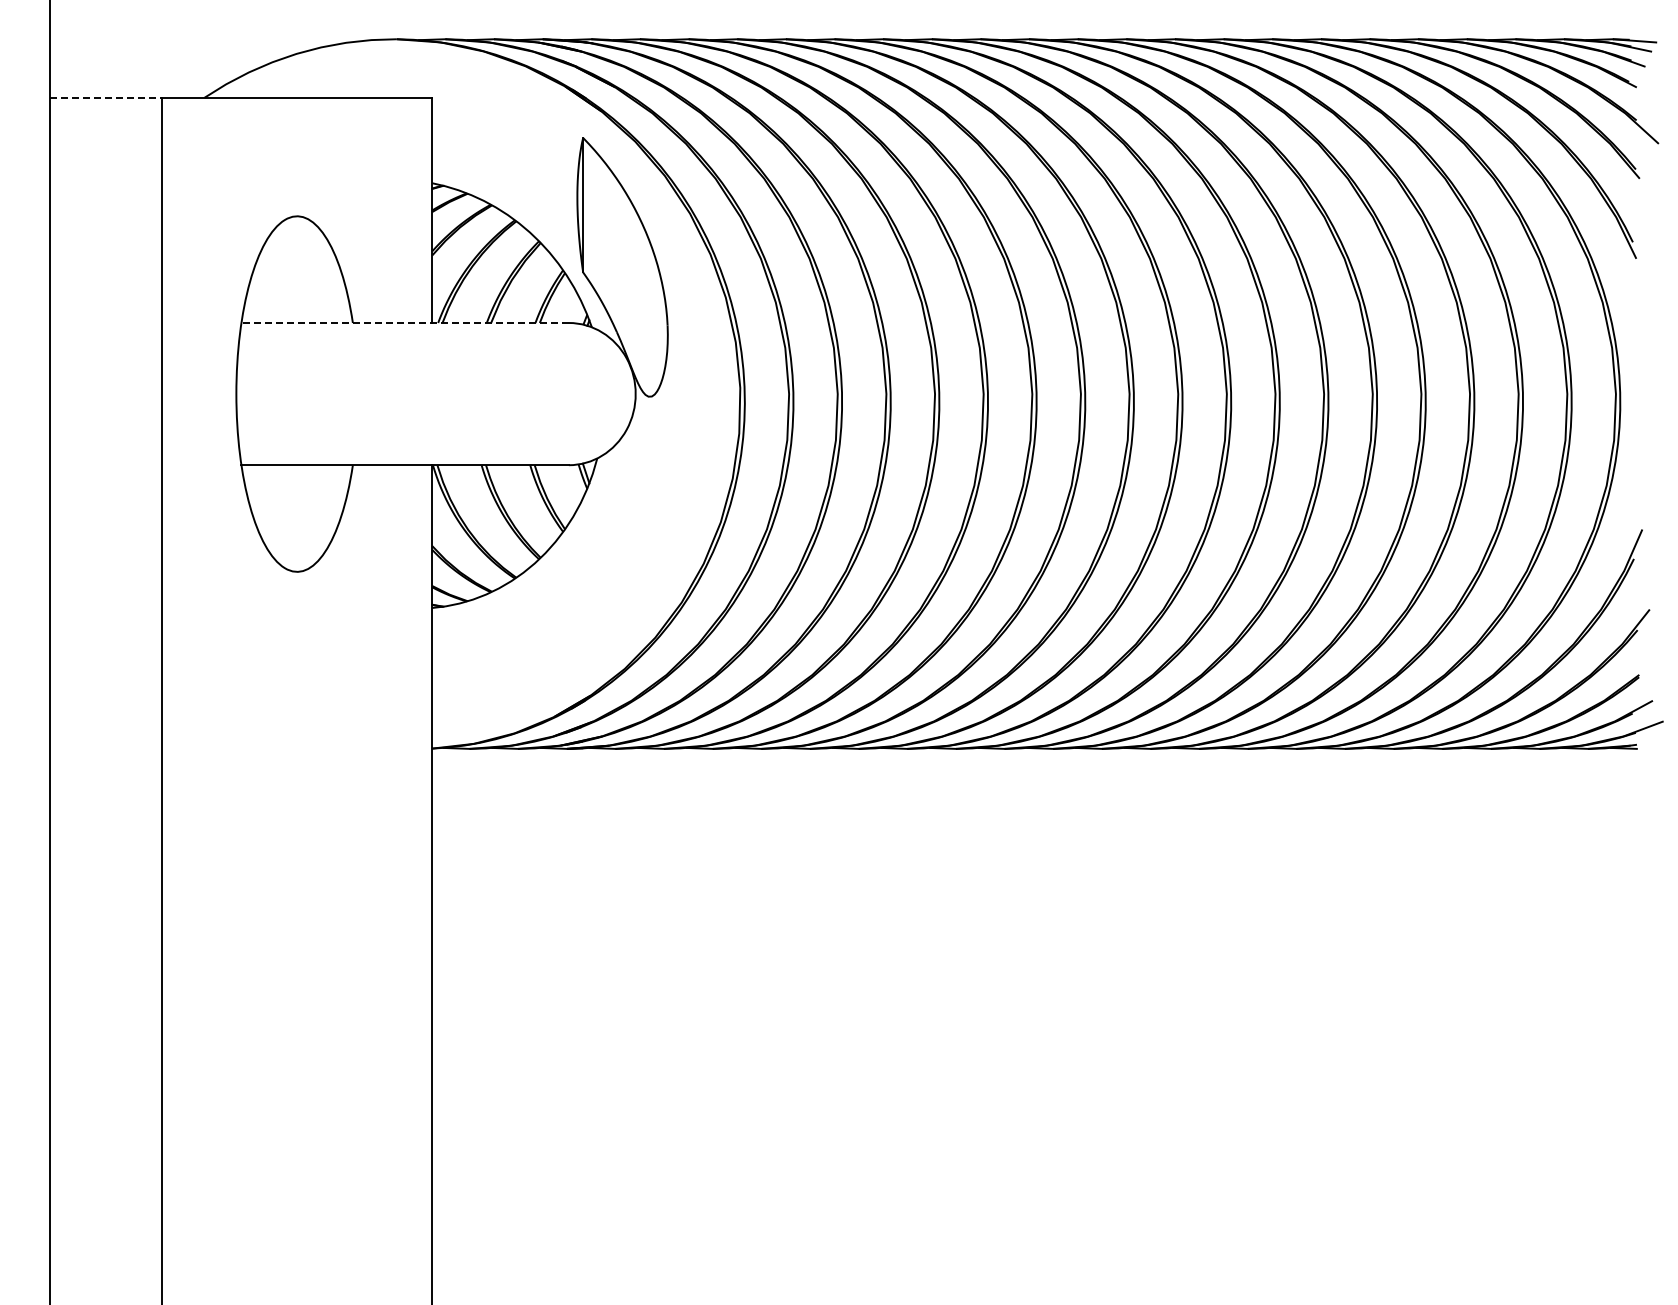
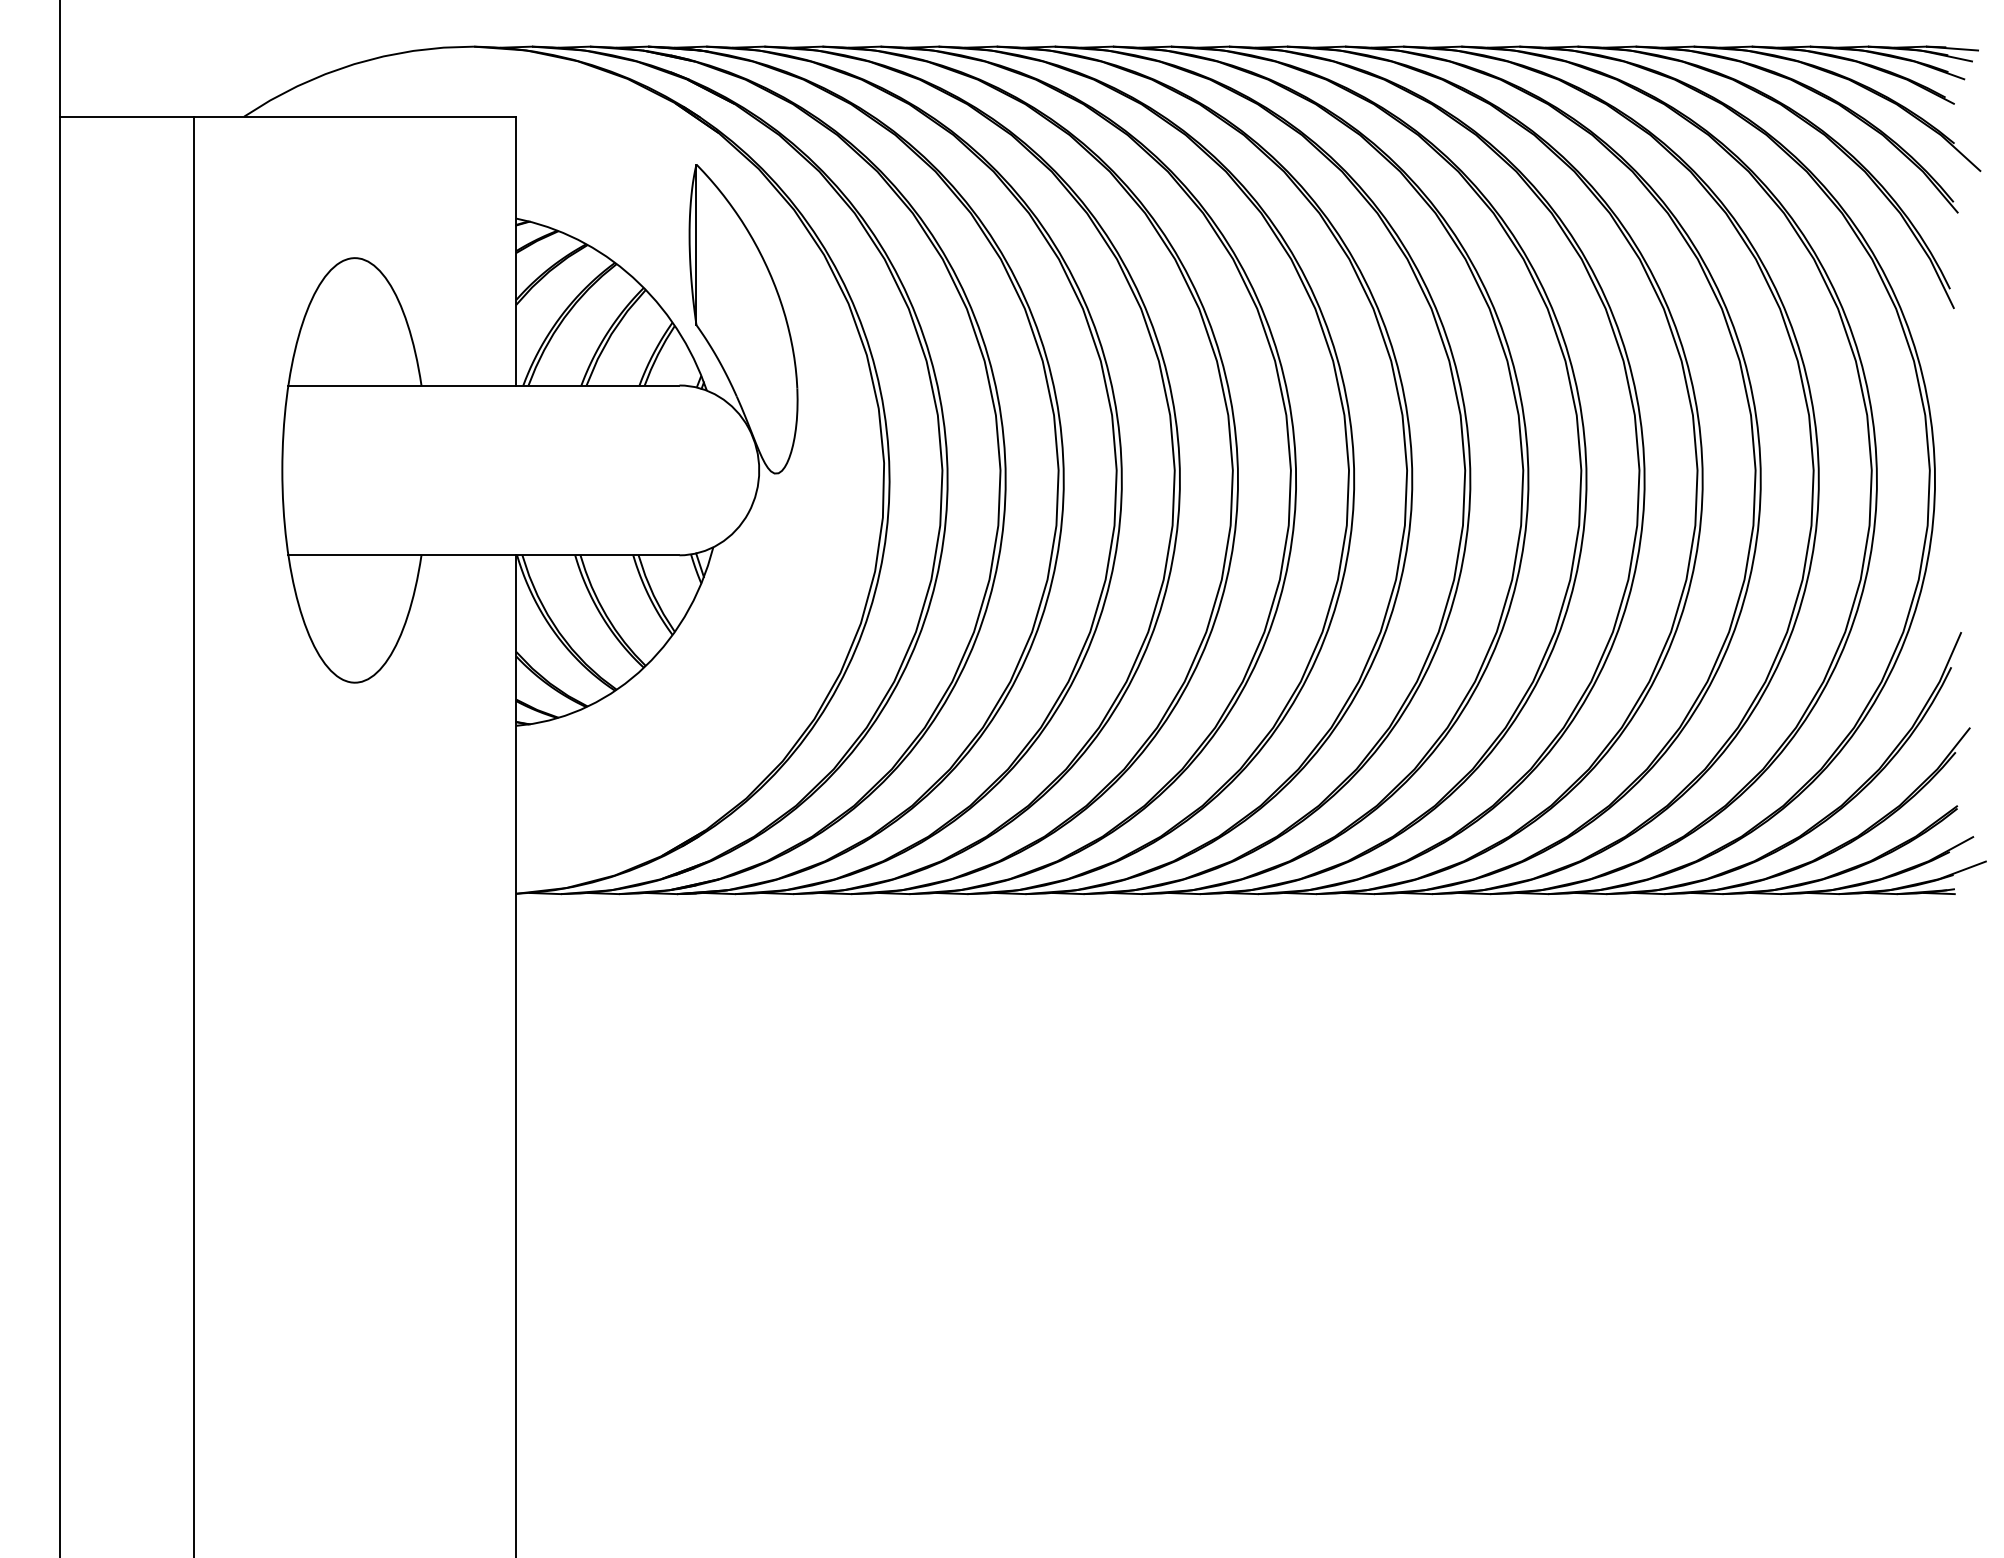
line: (106, 97) -> (127, 116), dashed -> solid
line: (405, 322) -> (484, 384), dashed -> solid

